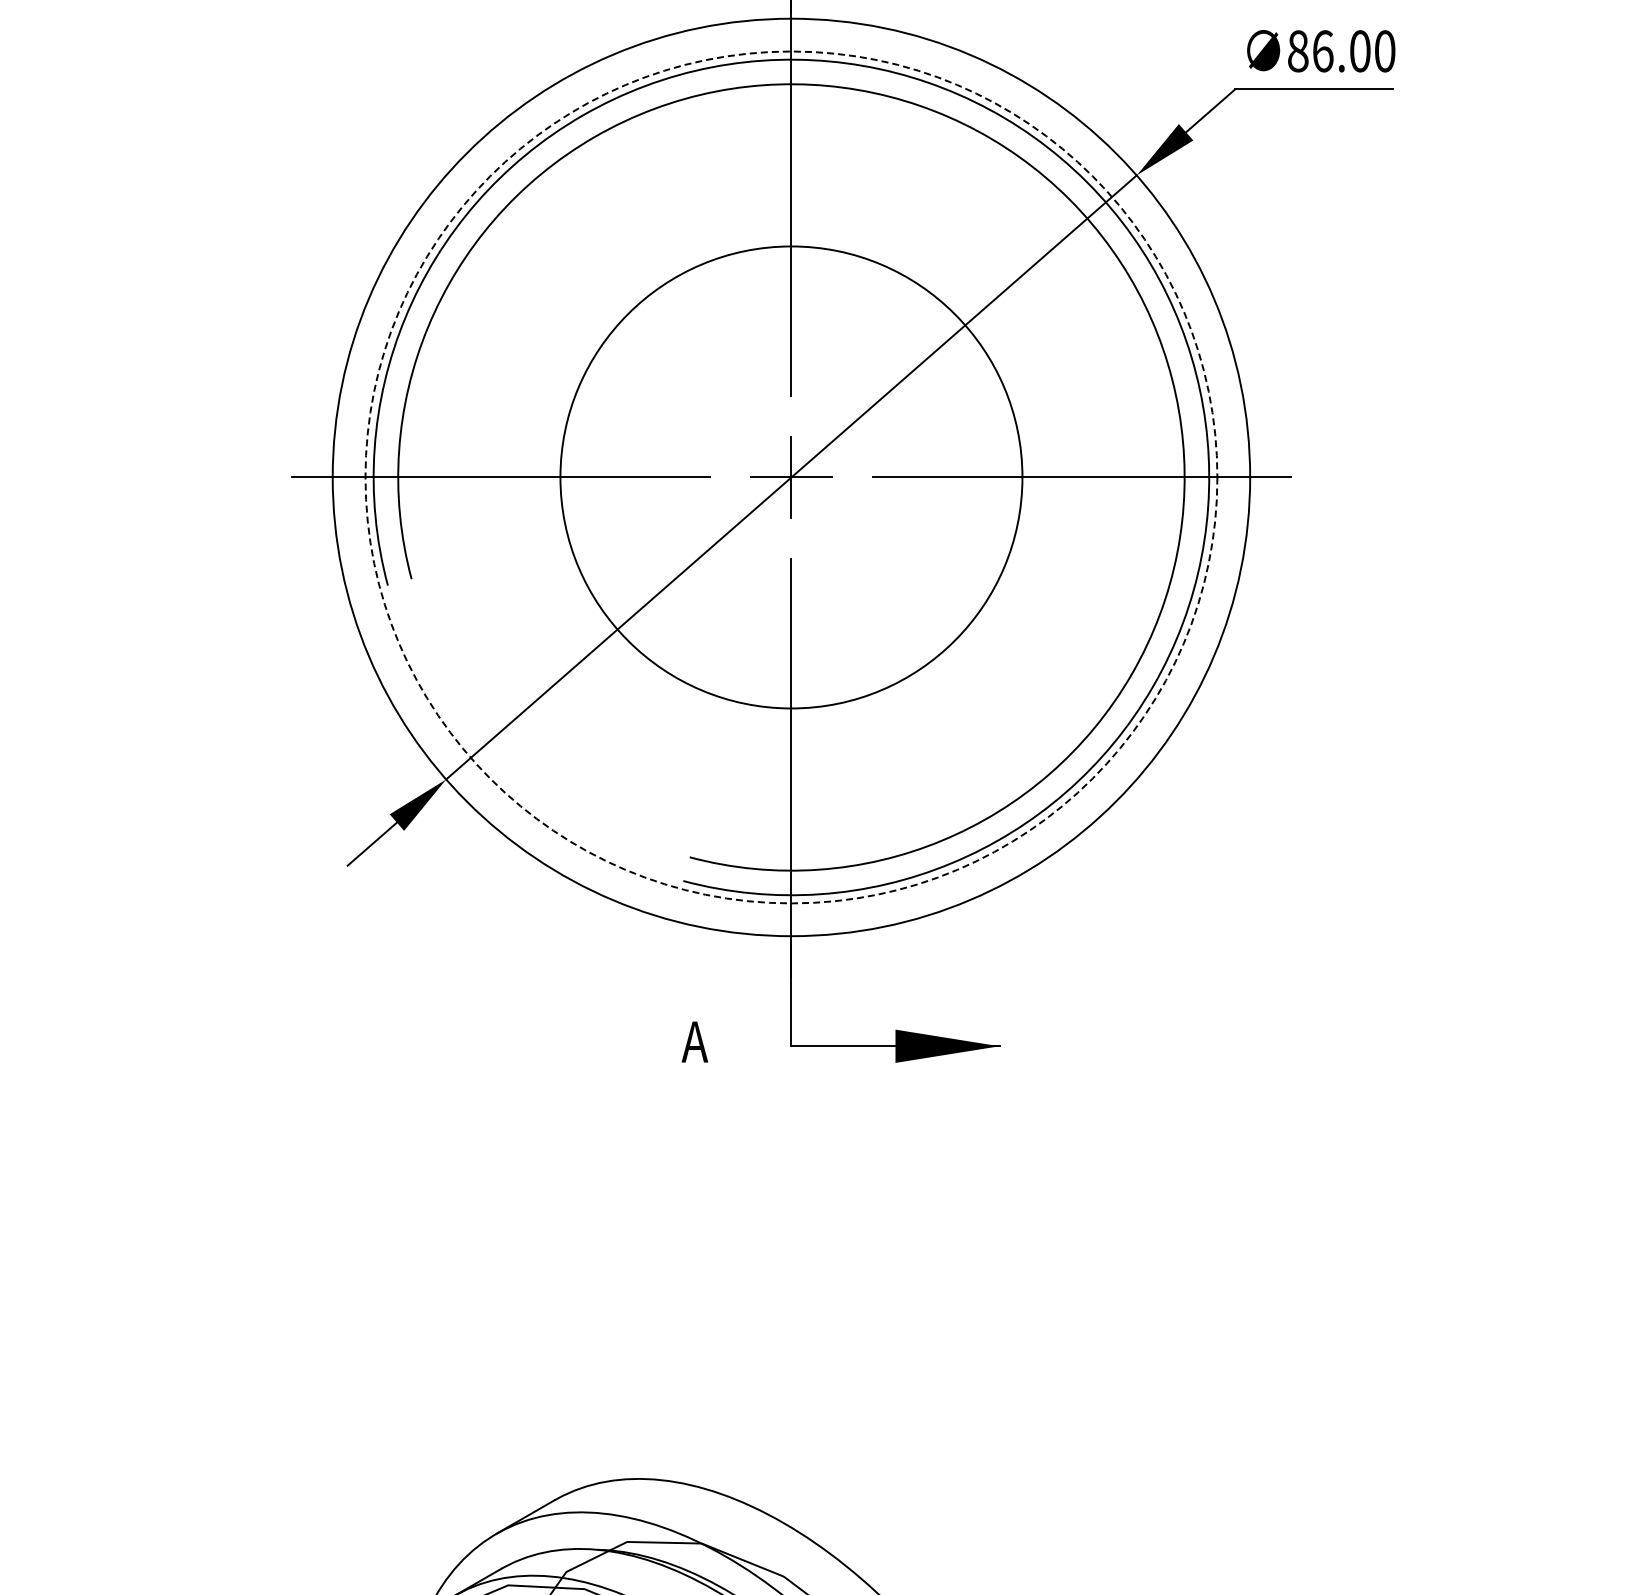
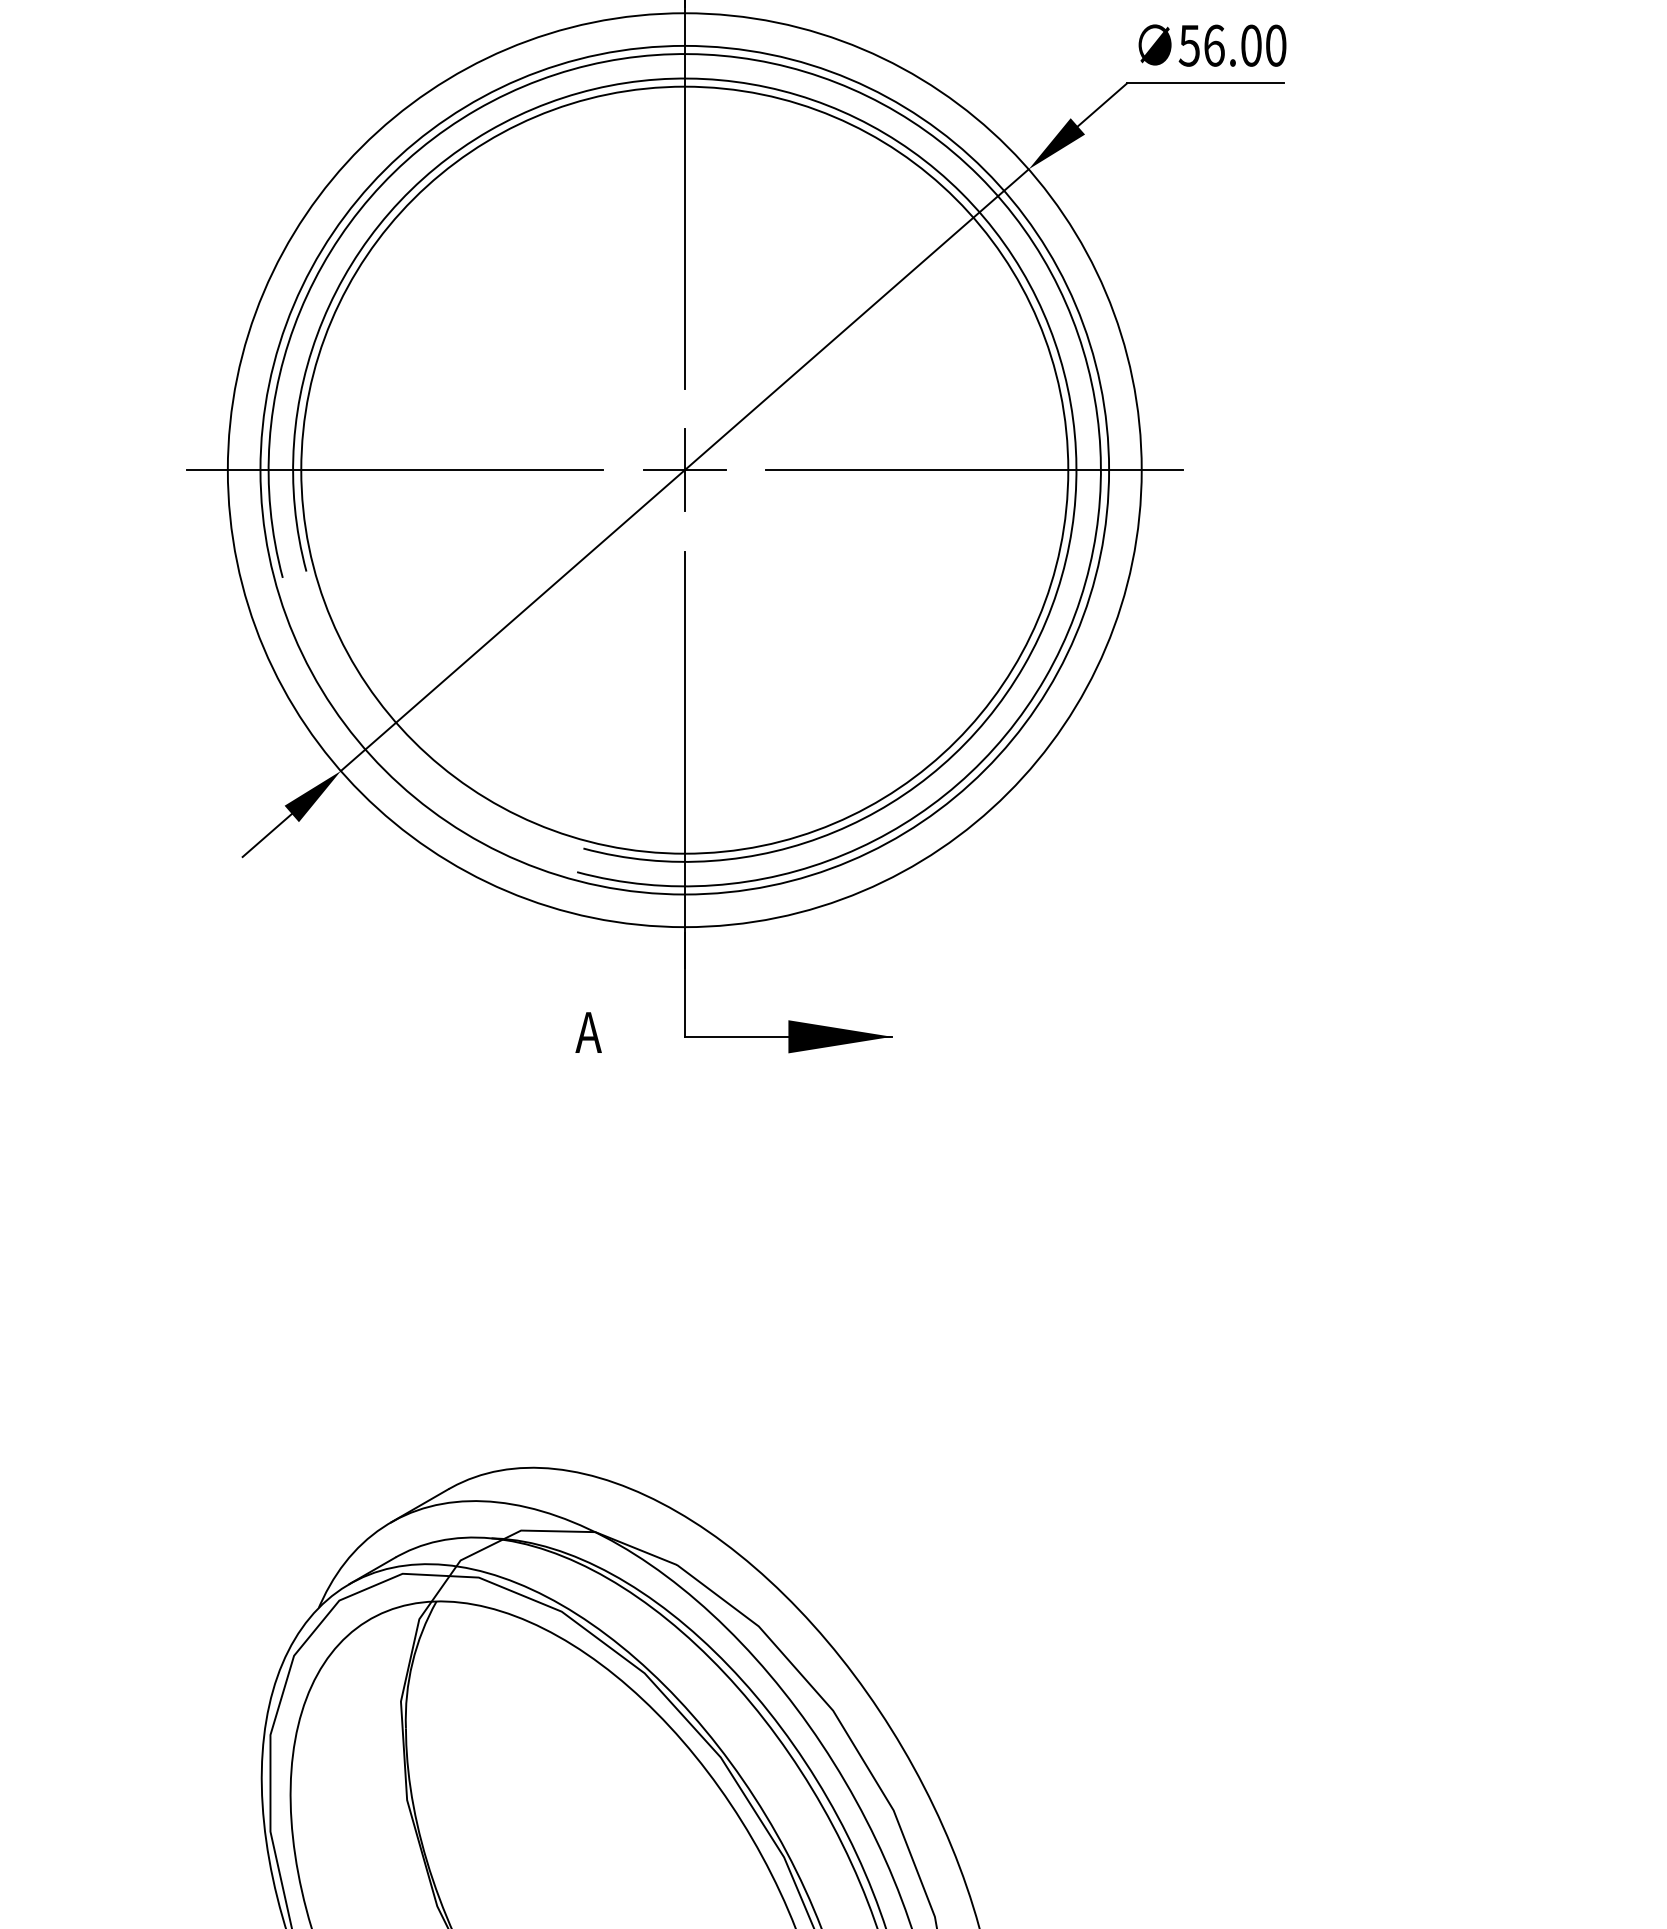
text: (1297, 51) -> (1188, 45), 86.00 -> 56.00
circle: (791, 476) -> (684, 469), dashed -> solid
circle: (791, 476) -> (684, 469), size x1.67

